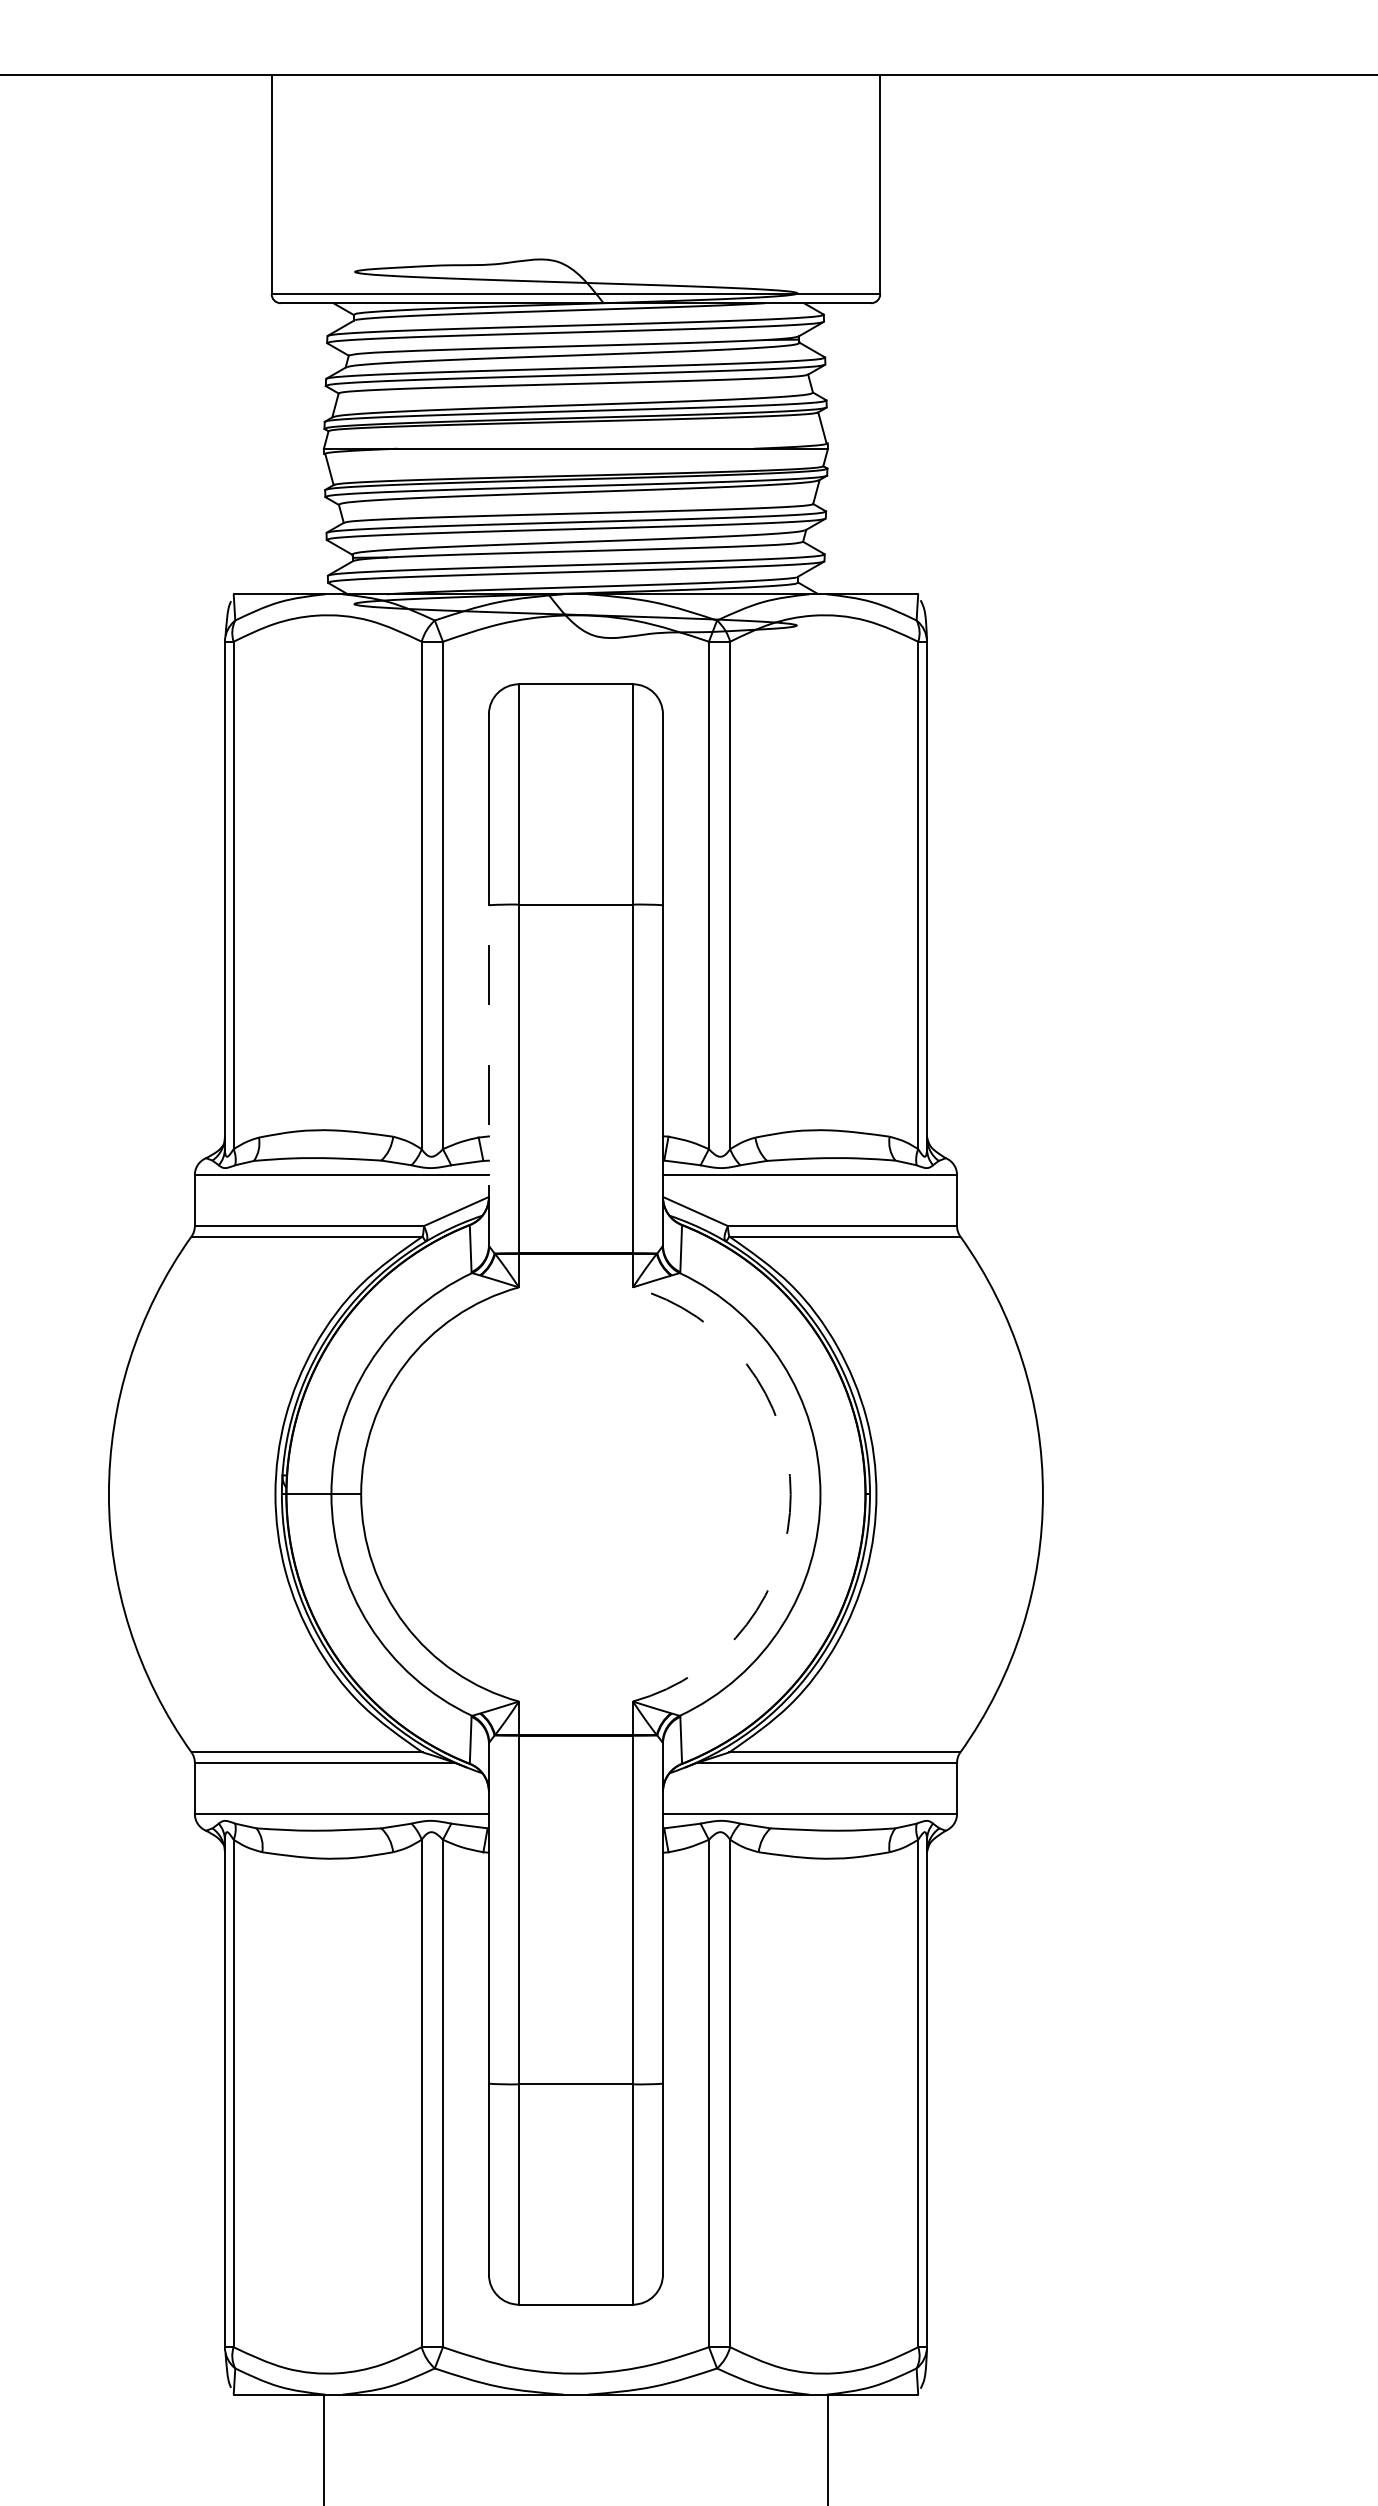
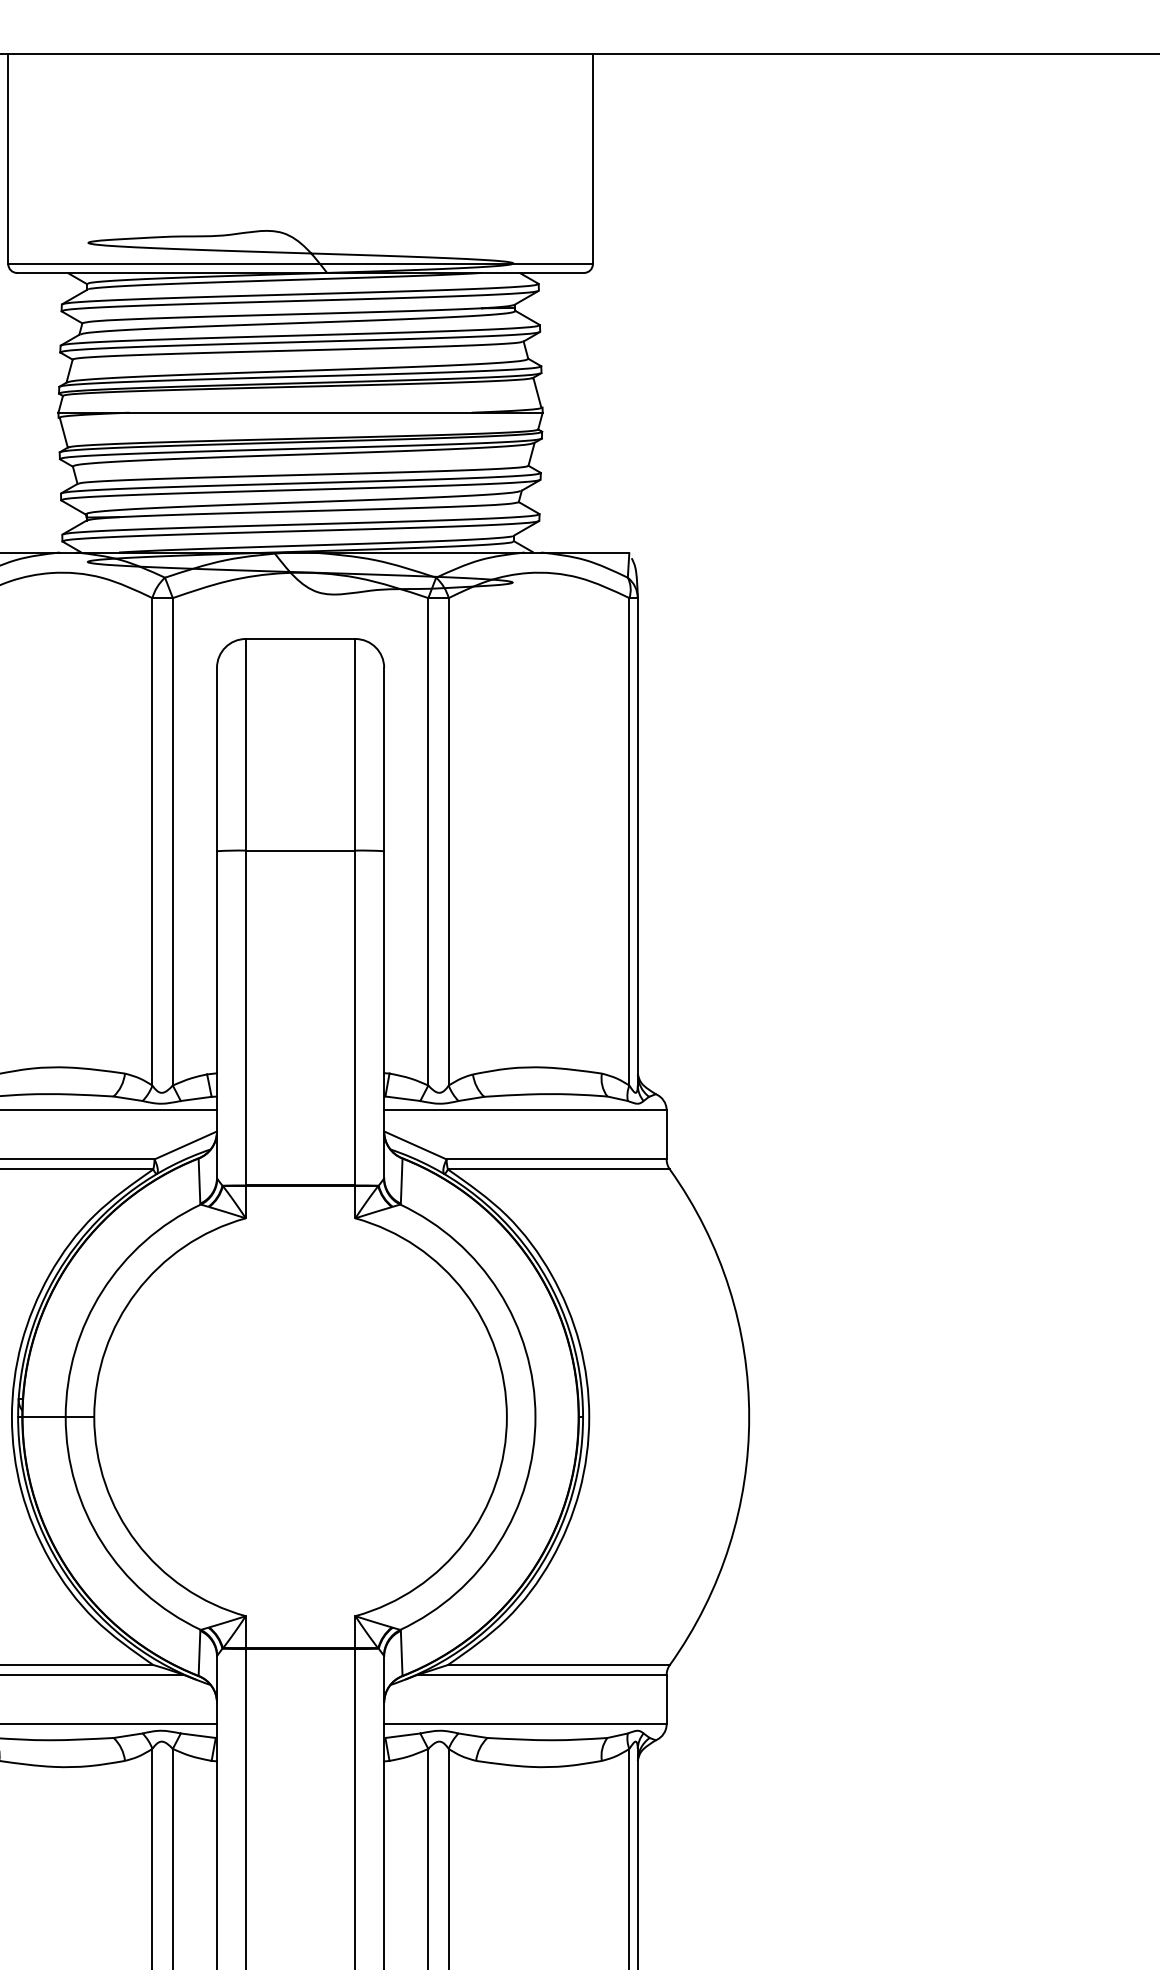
line: (488, 1075) -> (216, 1014), dashed -> solid
arc: (790, 1494) -> (506, 1417), dashed -> solid

